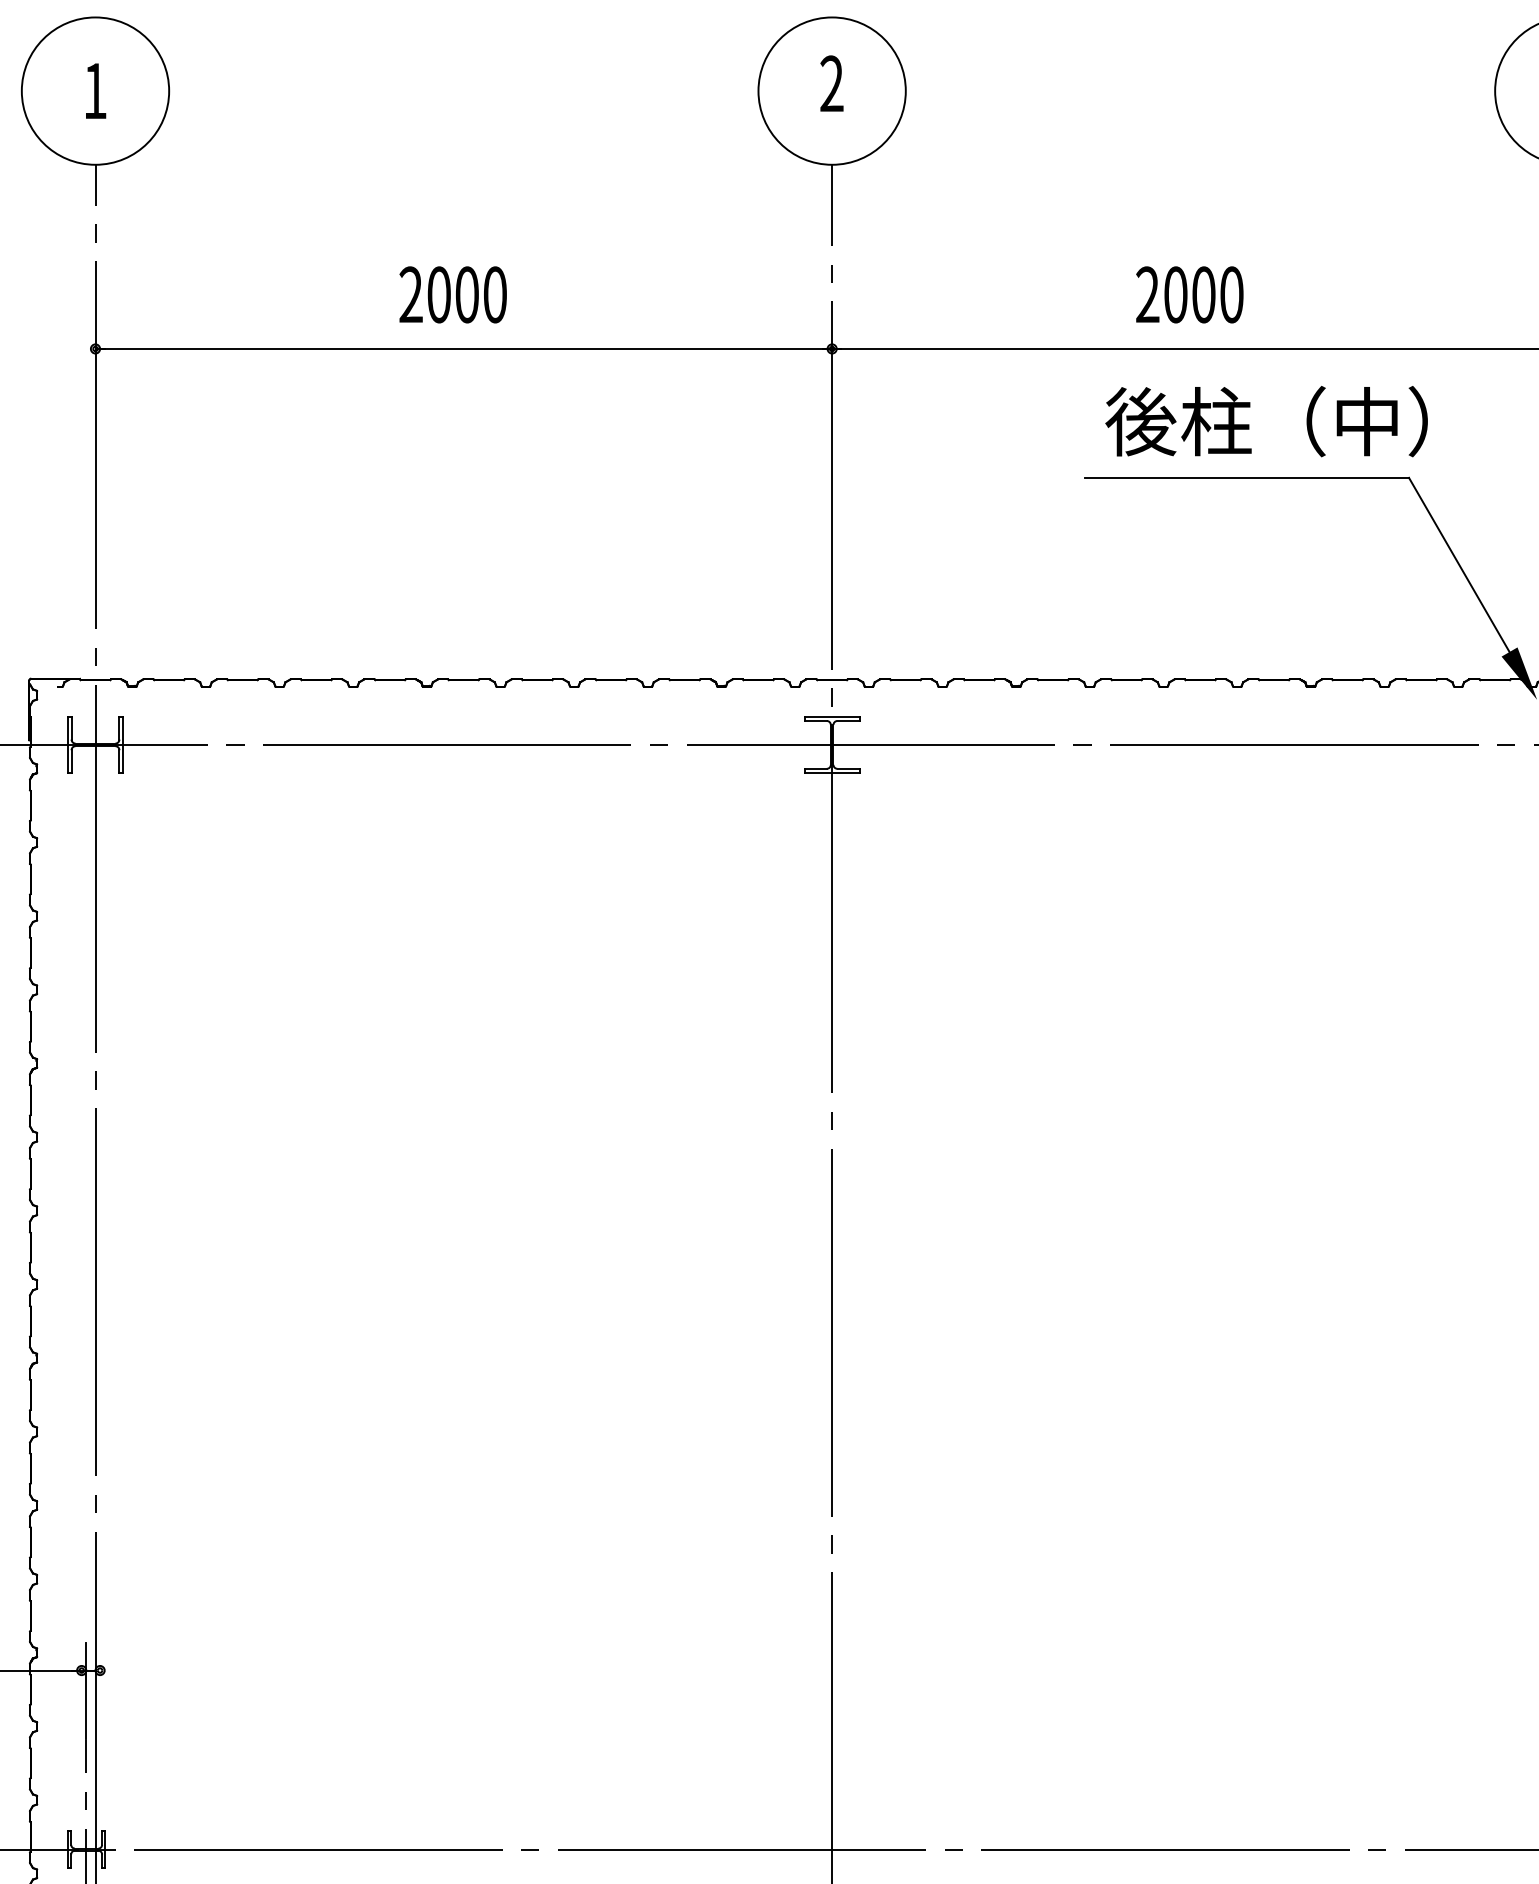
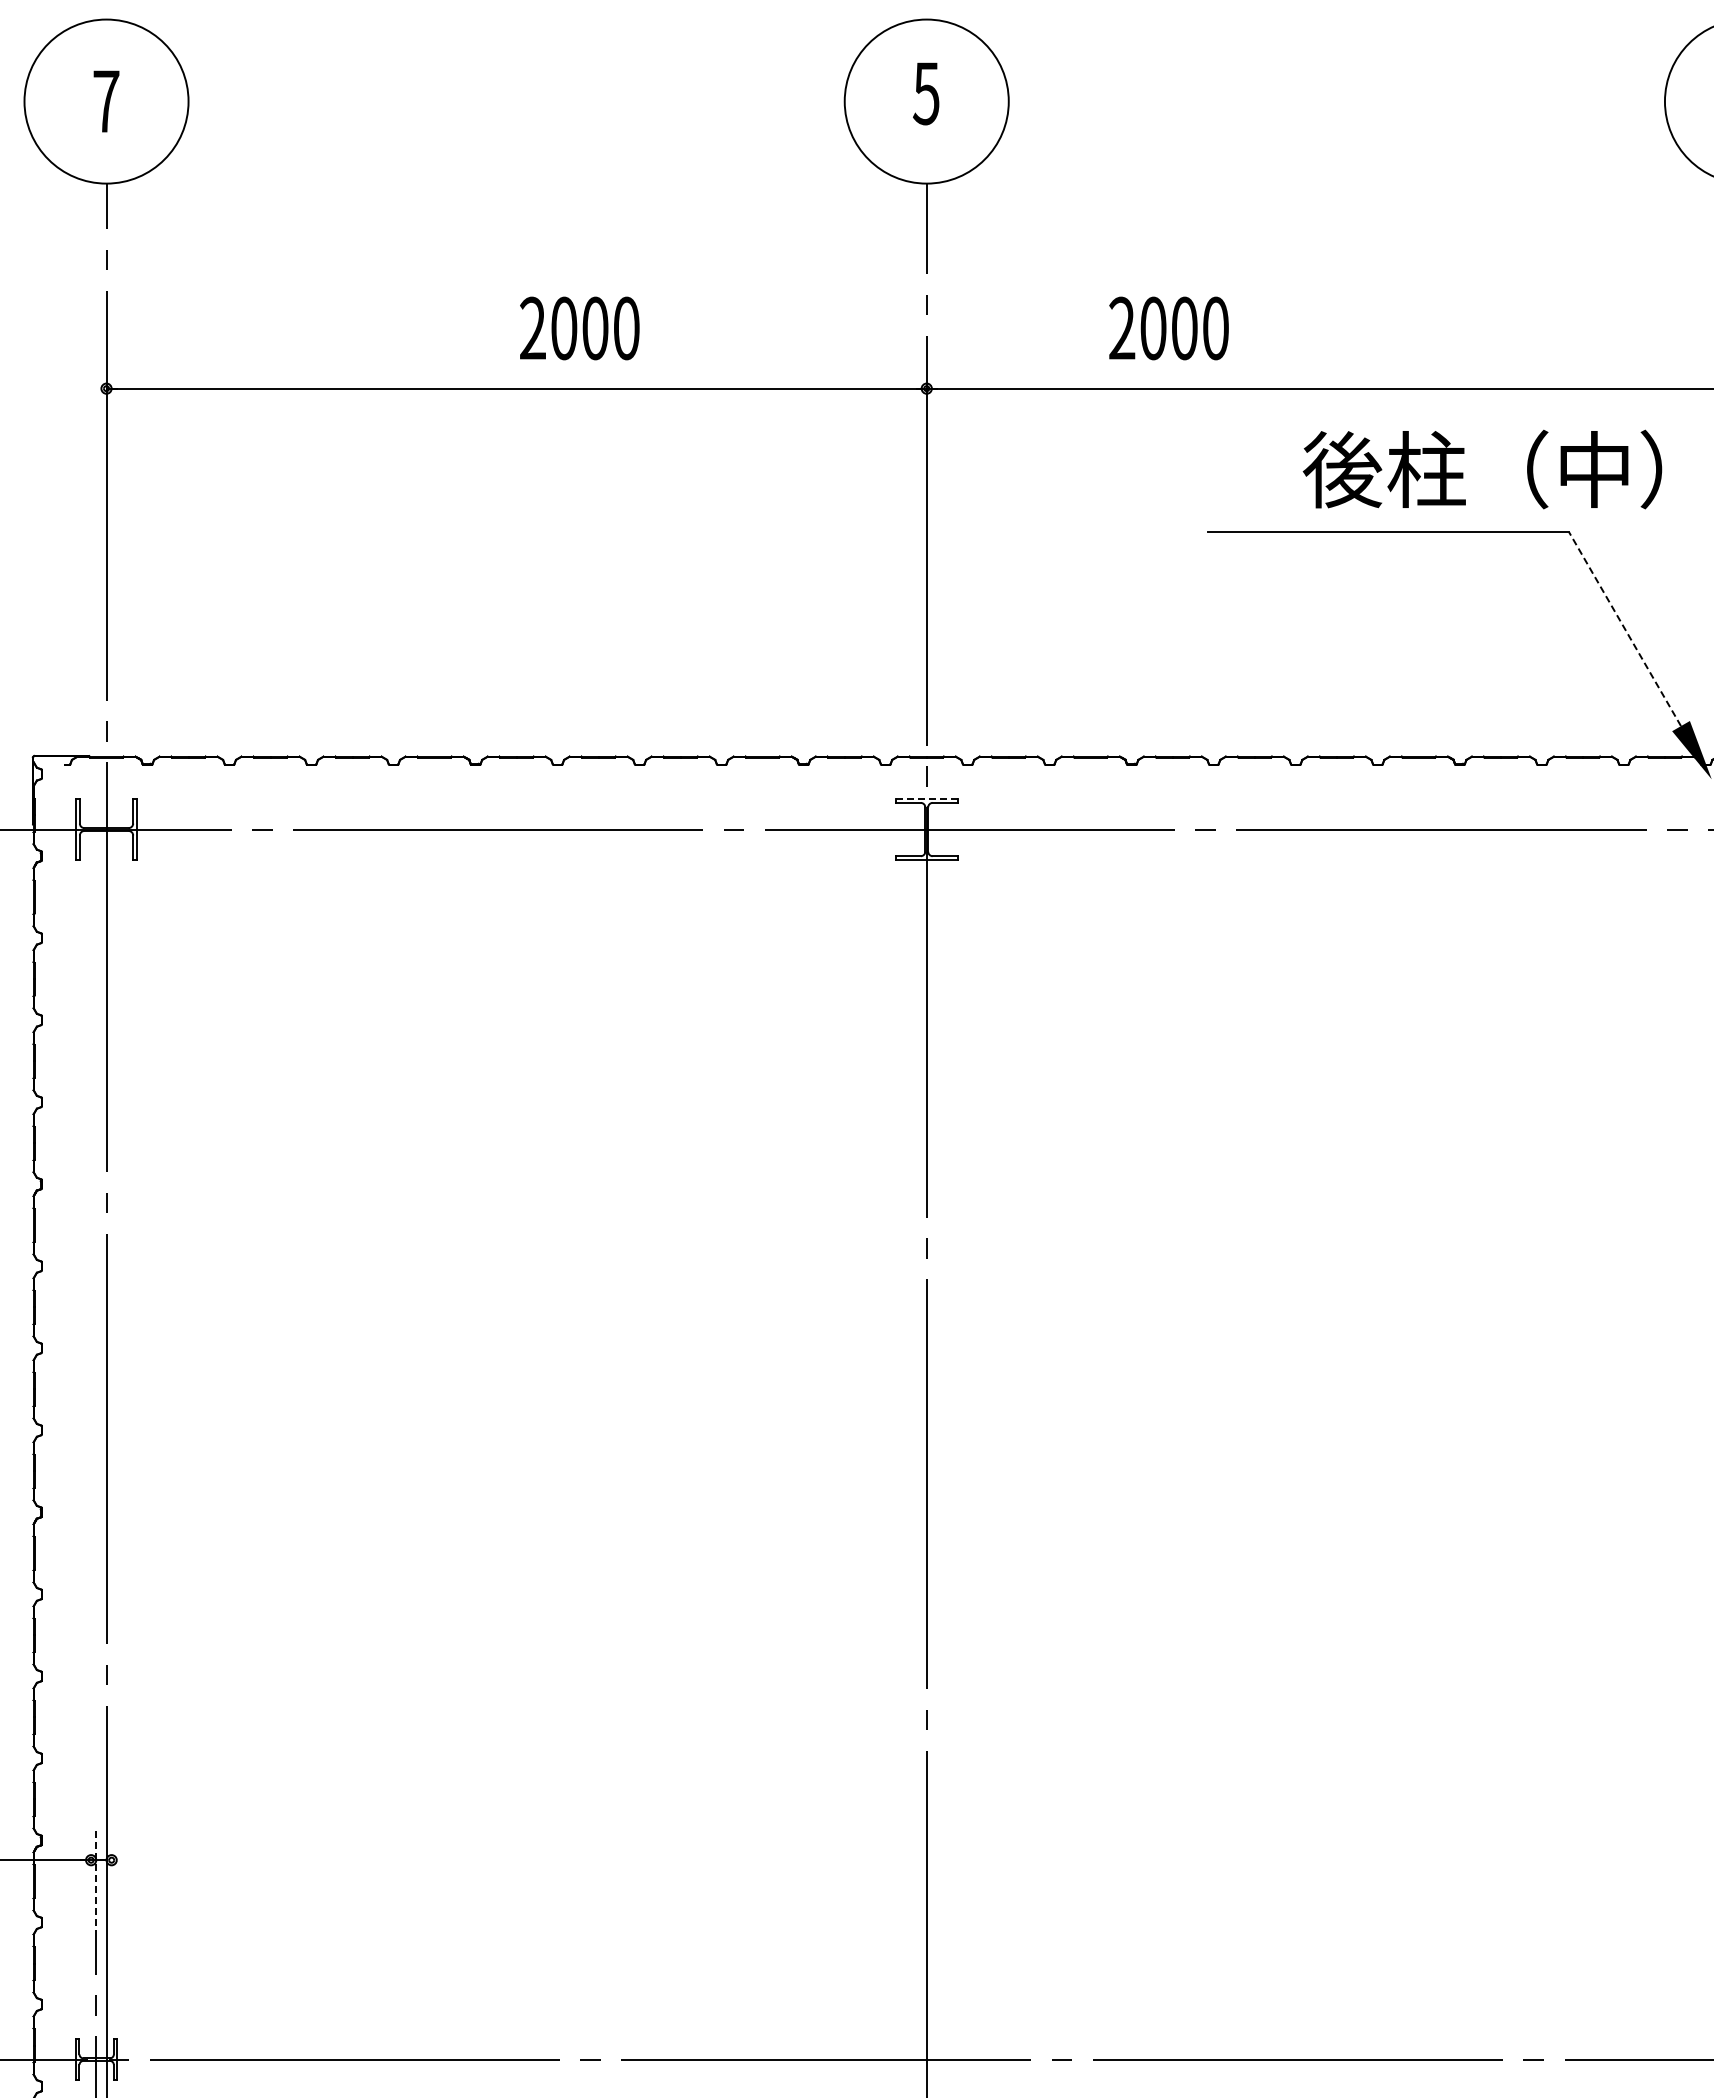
text: (831, 83) -> (926, 93), 2 -> 5
text: (95, 91) -> (106, 101), 1 -> 7
text: (452, 294) -> (579, 328), moved
text: (1189, 294) -> (1168, 328), moved
text: (1266, 421) -> (1482, 469), moved
line: (1459, 565) -> (1625, 629), solid -> dashed
line: (831, 717) -> (926, 798), solid -> dashed
line: (86, 1691) -> (96, 1883), solid -> dashed

